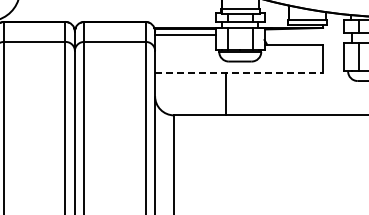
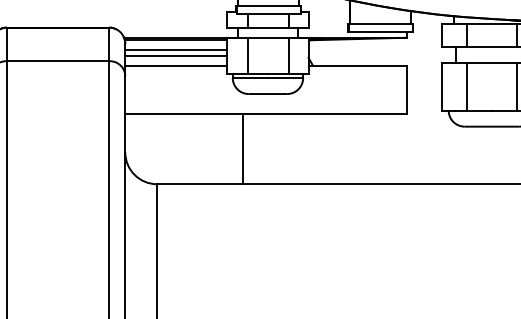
line: (185, 39) -> (176, 57), added
line: (185, 44) -> (176, 65), added
line: (239, 73) -> (266, 114), dashed -> solid

